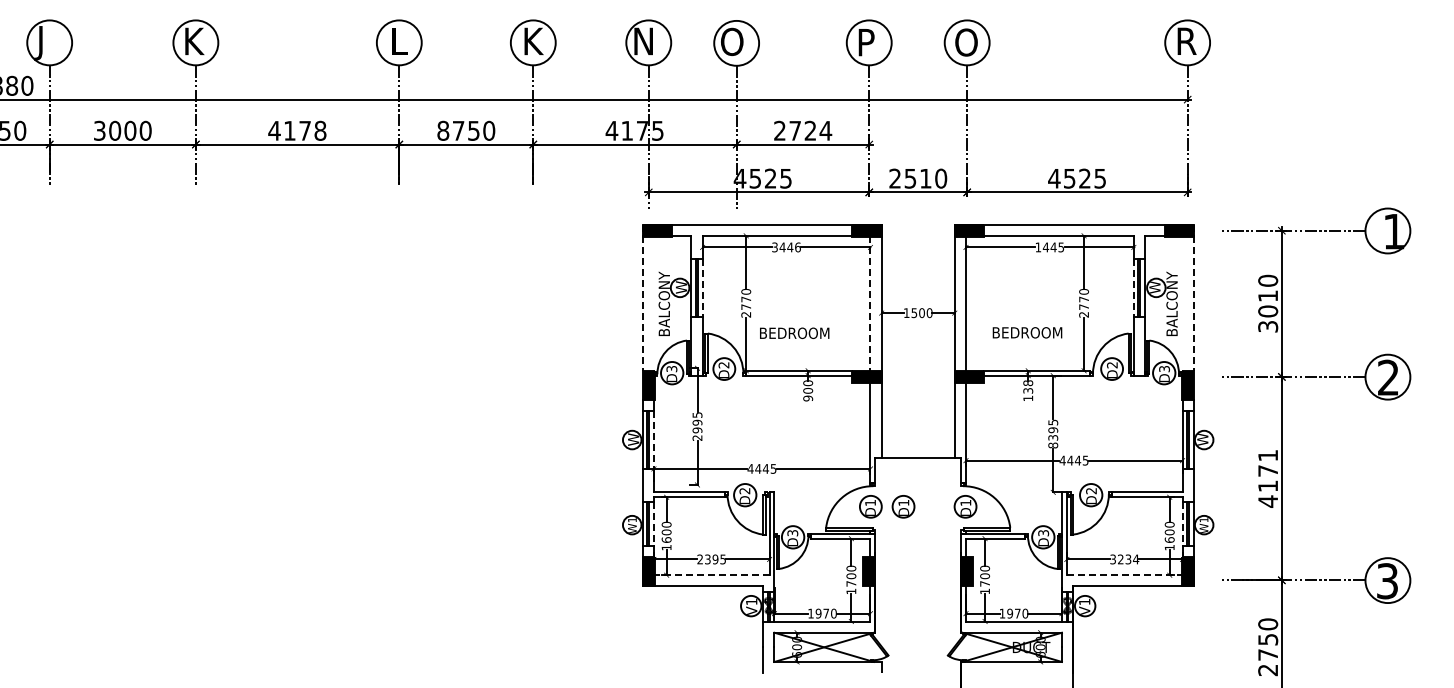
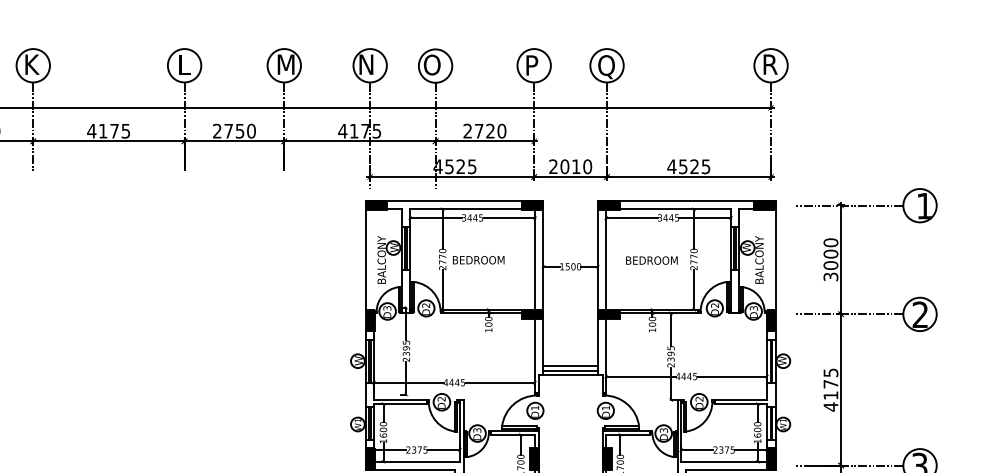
text: (536, 41) -> (286, 64), K -> M
text: (972, 54) -> (611, 74), O -> Q
text: (320, 130) -> (125, 130), 4178 -> 4175
text: (443, 130) -> (217, 130), 8750 -> 2750
text: (825, 130) -> (501, 130), 2724 -> 2720
text: (910, 178) -> (564, 166), 2510 -> 2010
text: (797, 247) -> (480, 217), 3446 -> 3445
text: (1038, 247) -> (660, 217), 1445 -> 3445
line: (702, 288) -> (410, 248), dashed -> solid
line: (1133, 288) -> (730, 248), dashed -> solid
text: (1268, 296) -> (831, 254), 3010 -> 3000
line: (642, 298) -> (365, 255), dashed -> solid
line: (1193, 298) -> (775, 255), dashed -> solid
line: (870, 303) -> (535, 259), dashed -> solid
text: (794, 332) -> (478, 259), moved
text: (1027, 332) -> (651, 260), moved
text: (1028, 386) -> (652, 321), 138 -> 100
text: (808, 398) -> (489, 330), 900 -> 100
text: (697, 430) -> (406, 354), 2995 -> 2395
line: (653, 440) -> (373, 361), dashed -> solid
text: (1053, 445) -> (671, 365), 8395 -> 2395
line: (917, 447) -> (570, 366), added
line: (917, 452) -> (570, 370), added
text: (1268, 455) -> (831, 372), 4171 -> 4175
part: (903, 506) -> (559, 410), removed
line: (653, 524) -> (373, 424), dashed -> solid
line: (1182, 524) -> (767, 424), dashed -> solid
text: (715, 559) -> (419, 450), 2395 -> 2375
text: (1124, 559) -> (724, 450), 3234 -> 2375
line: (711, 575) -> (416, 461), dashed -> solid
line: (1124, 575) -> (724, 461), dashed -> solid

